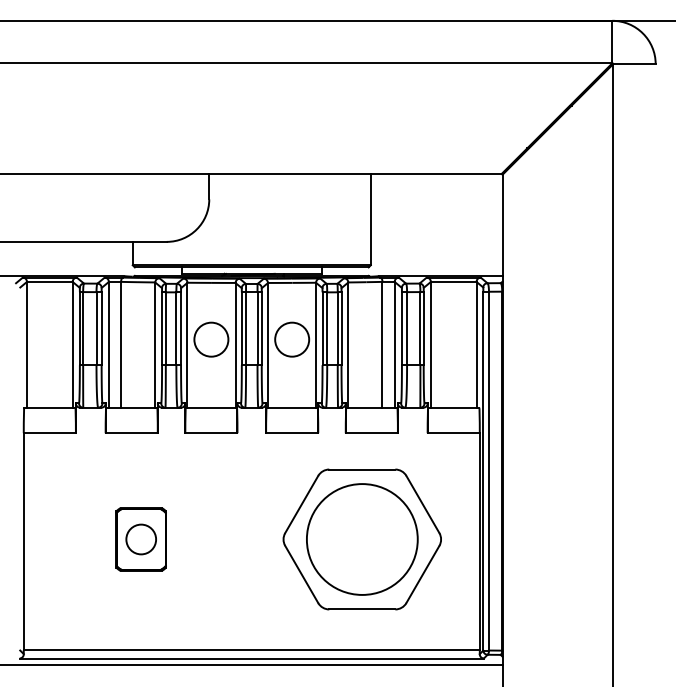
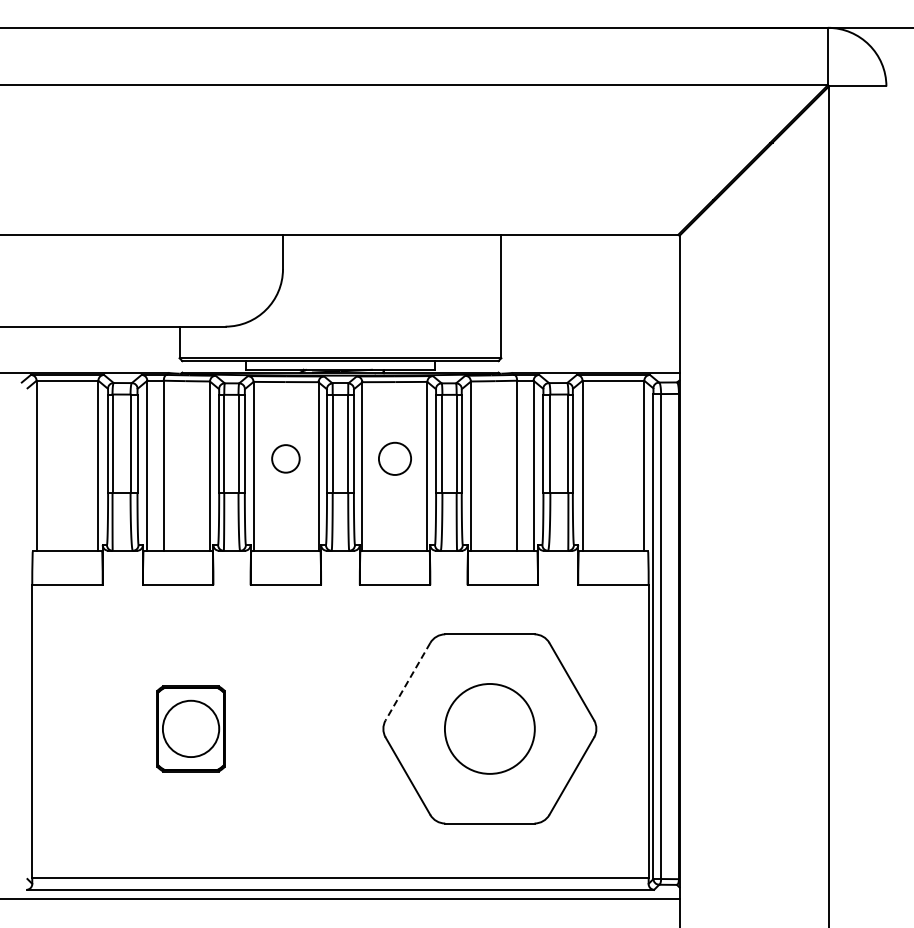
circle: (211, 339) -> (285, 458), size x0.6
circle: (291, 339) -> (394, 458), size x0.7
line: (301, 504) -> (407, 681), solid -> dashed
circle: (140, 539) -> (190, 728), size x1.4
circle: (362, 539) -> (489, 728), size x0.6

